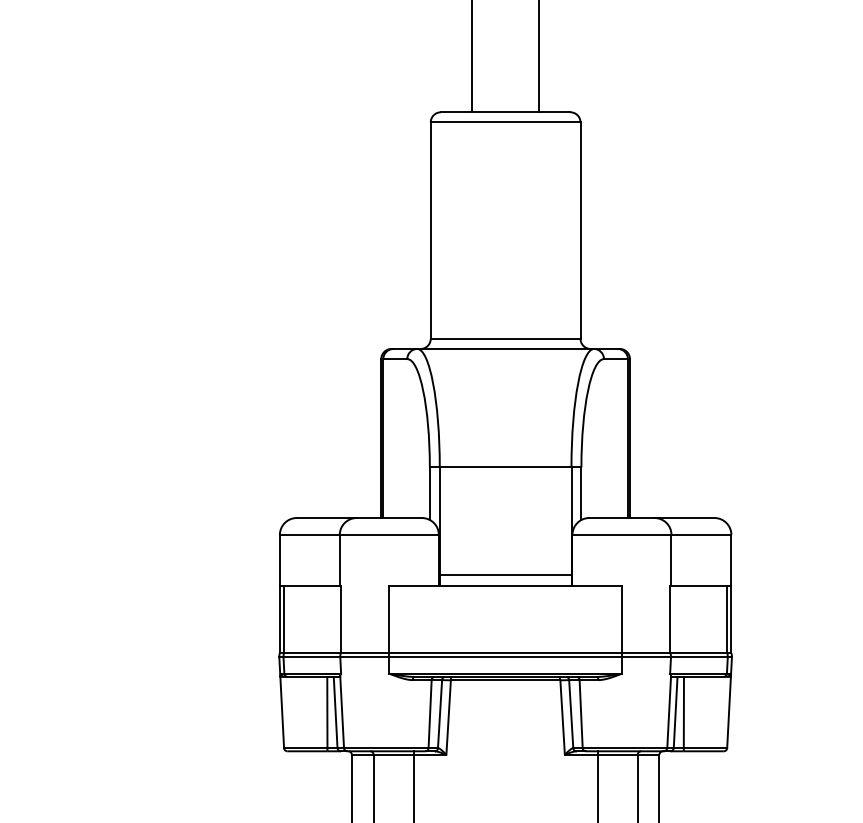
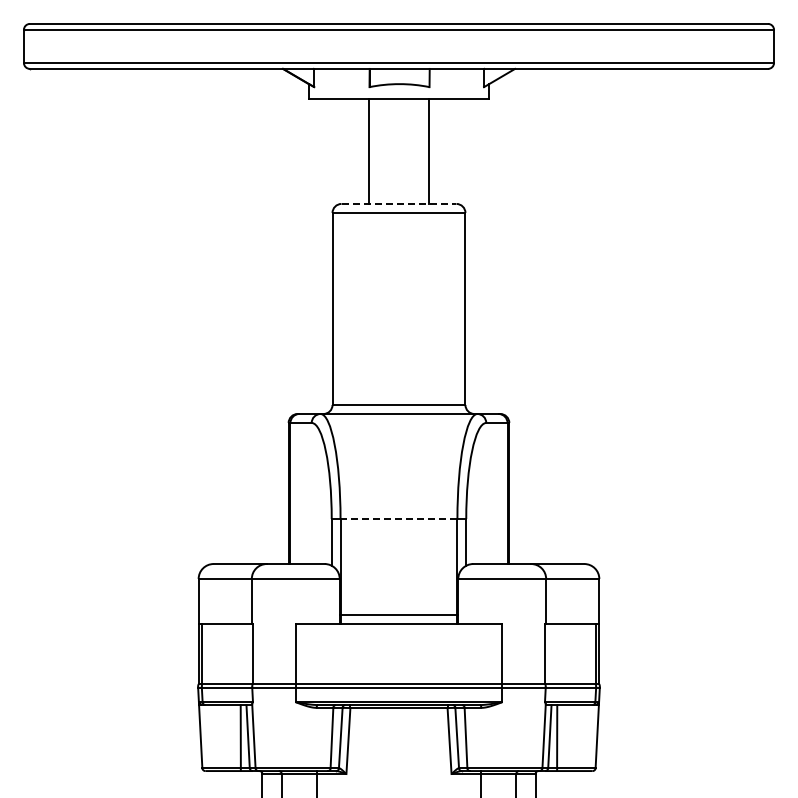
line: (506, 111) -> (399, 203), solid -> dashed
line: (505, 467) -> (398, 519), solid -> dashed

